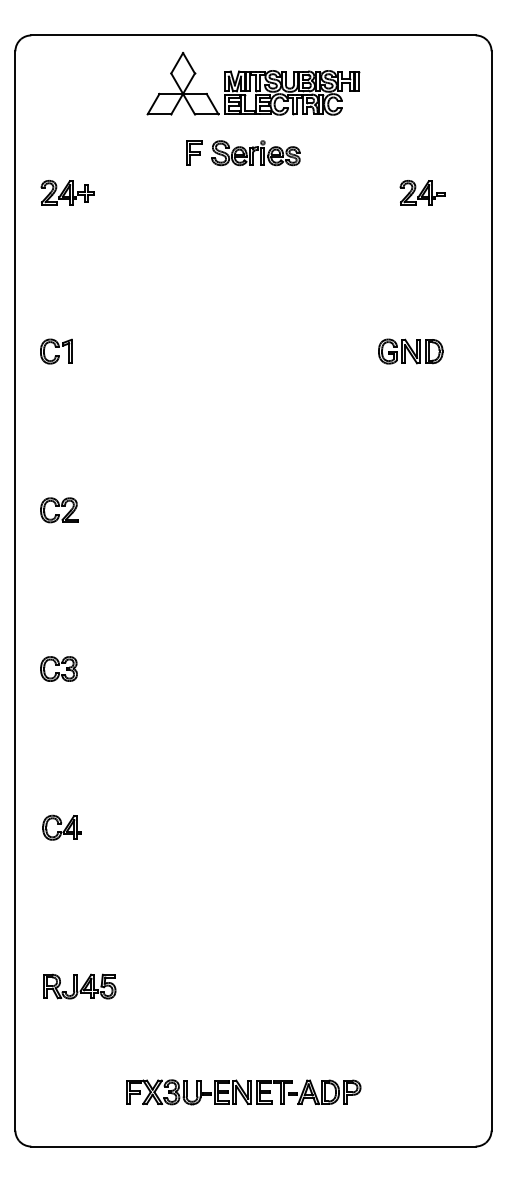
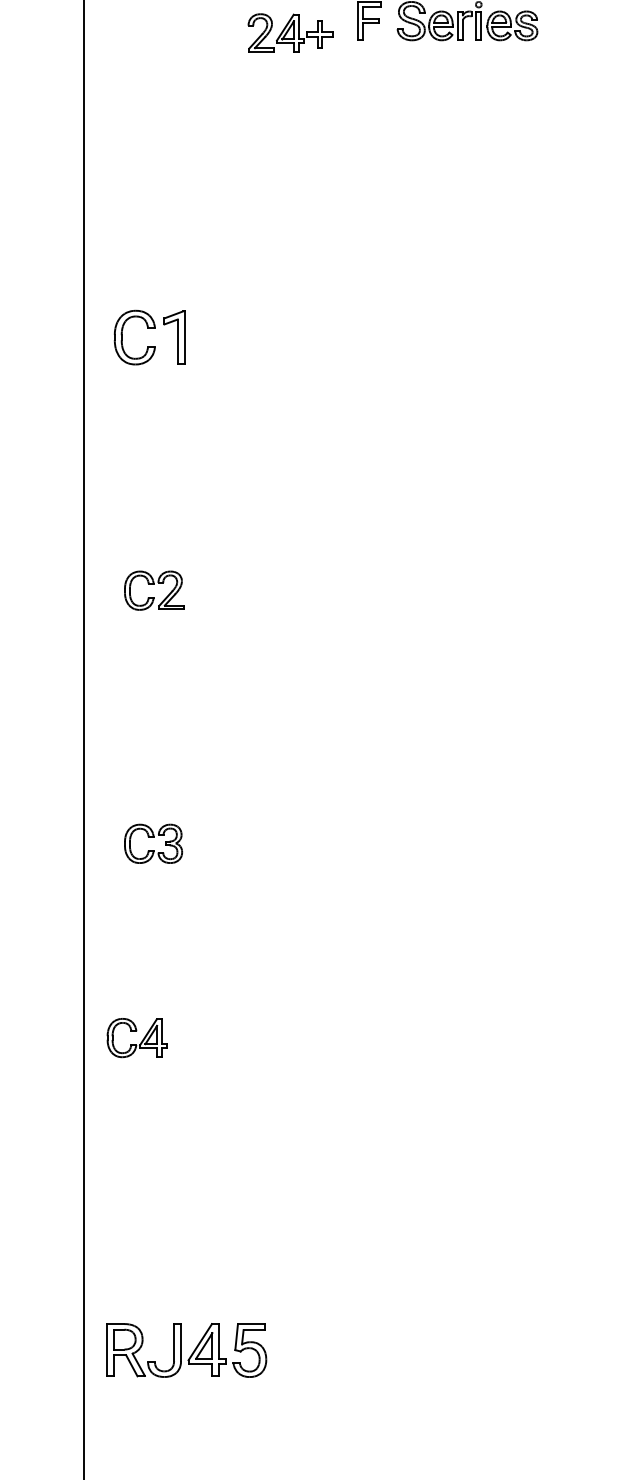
part: (67, 192) -> (289, 32), moved
part: (56, 351) -> (149, 337), size x1.4
part: (61, 827) -> (136, 1037), moved
part: (79, 986) -> (186, 1350), size x1.4

